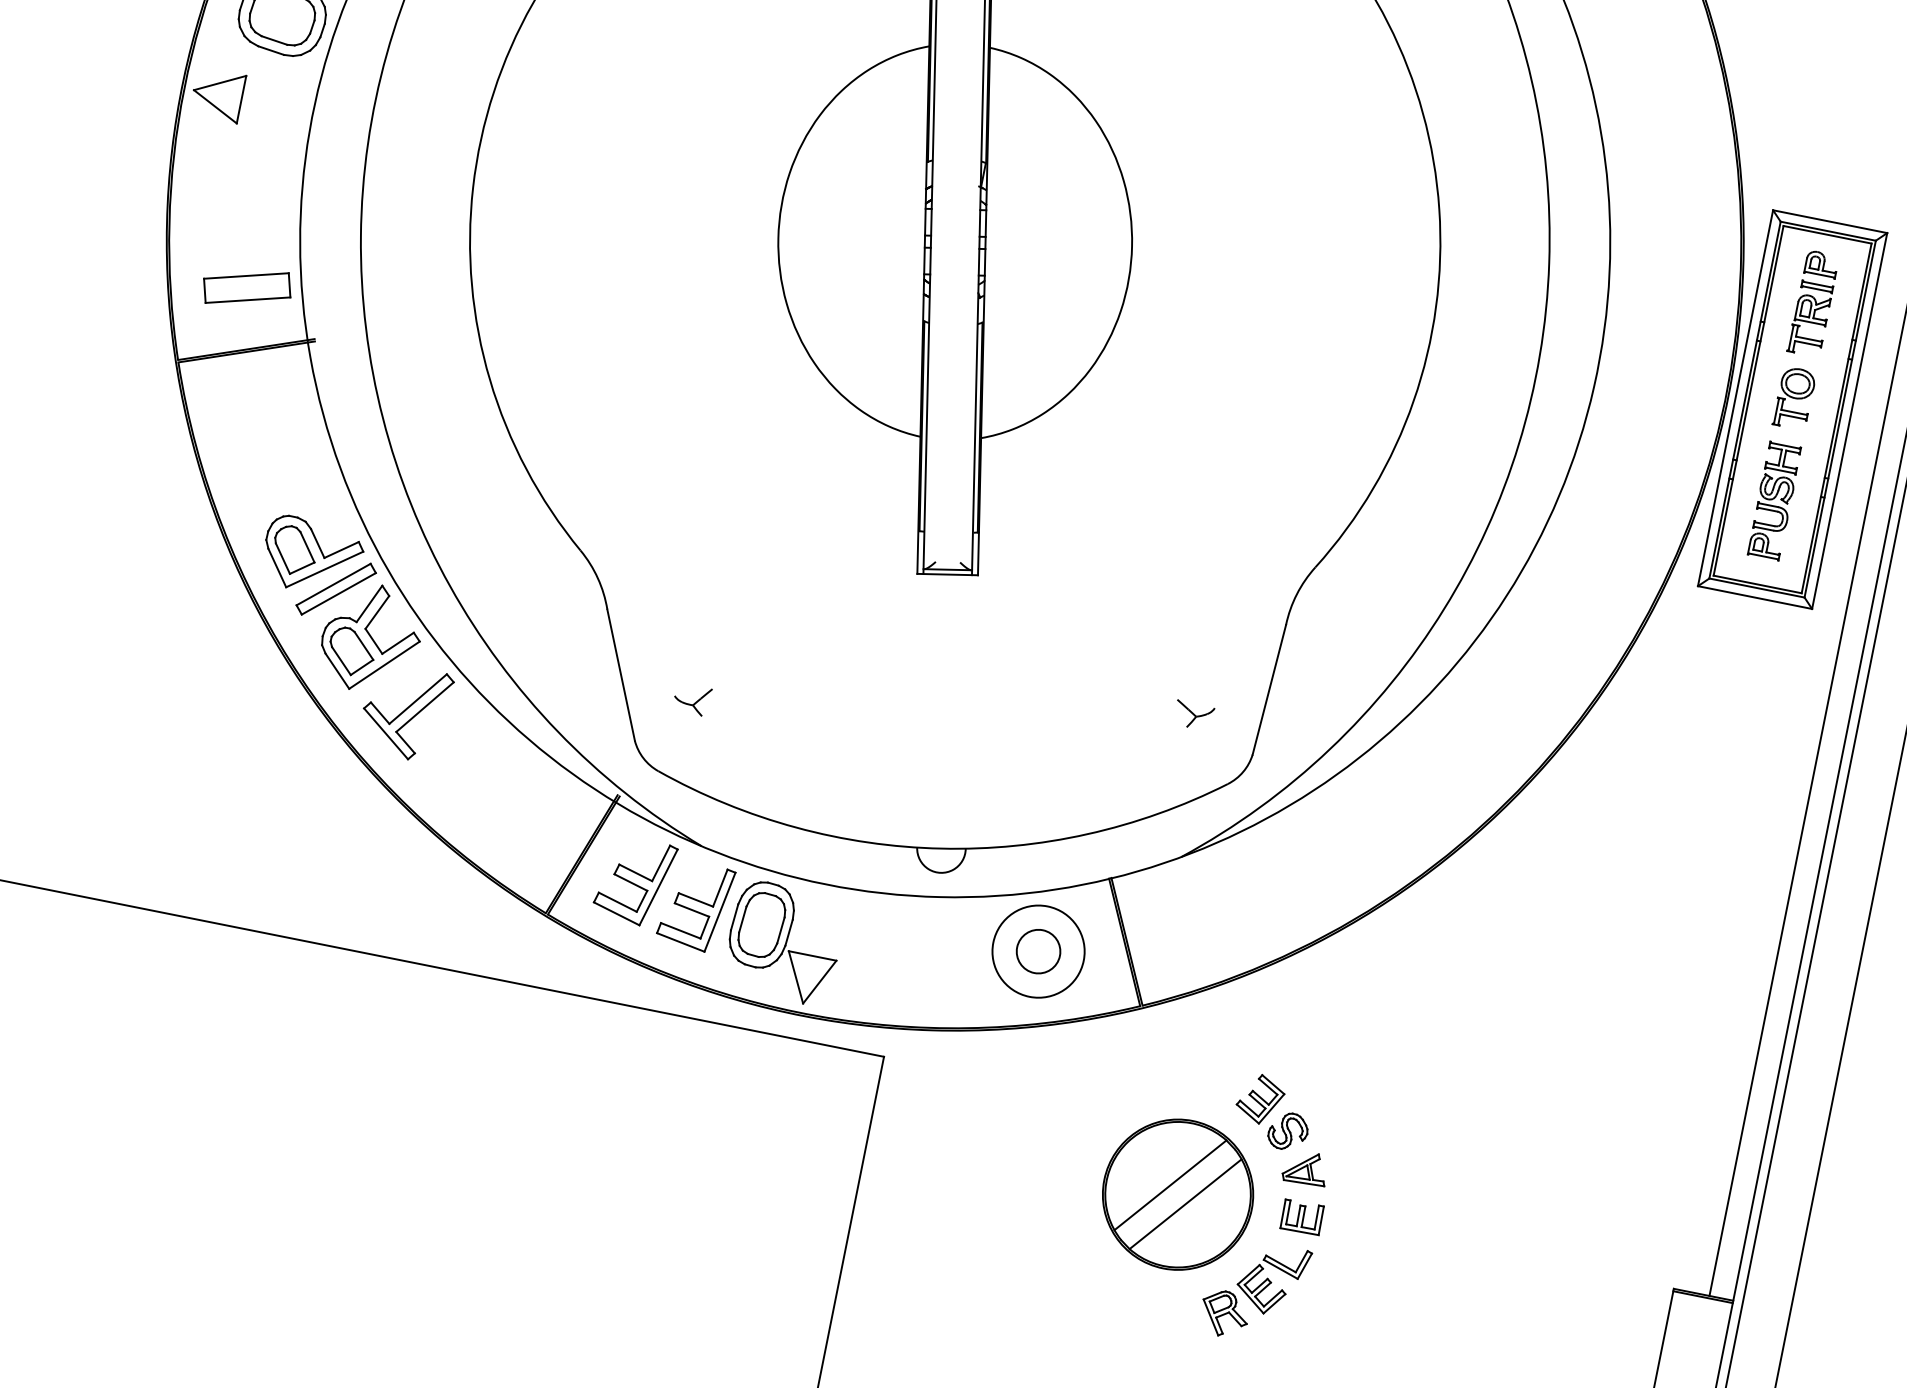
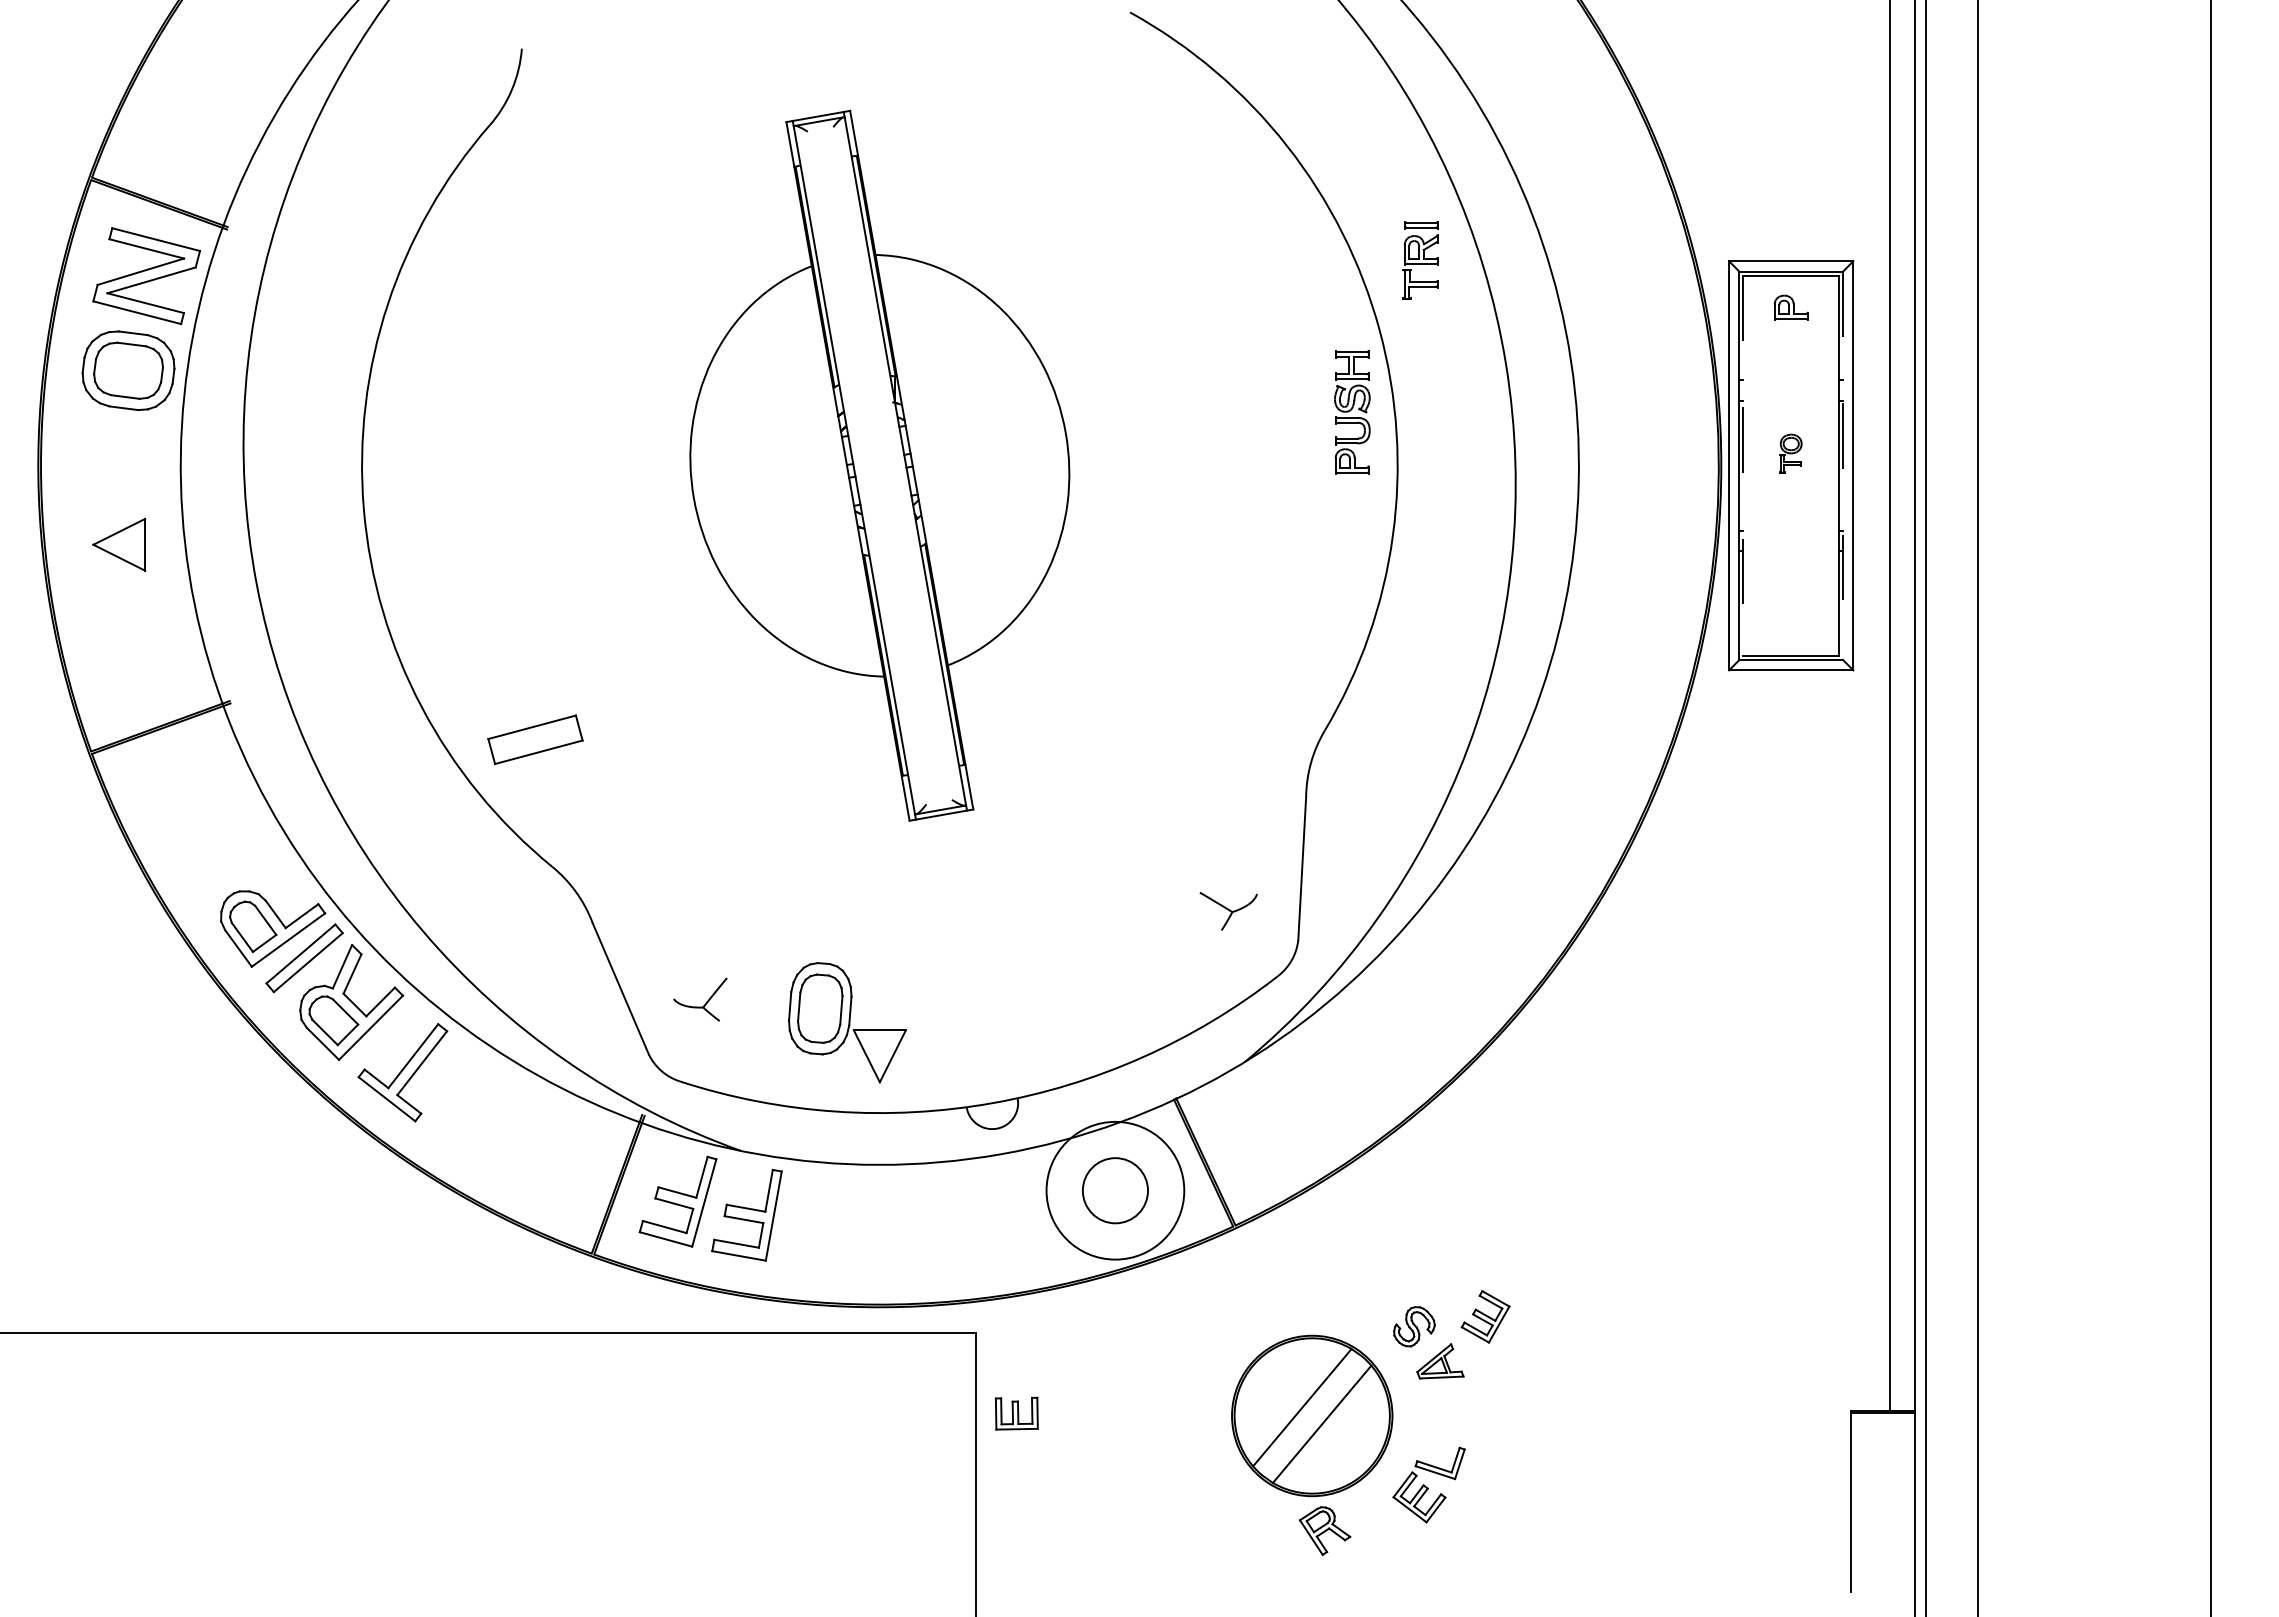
part: (218, 94) -> (119, 544), moved
part: (247, 287) -> (535, 739), moved
part: (1809, 319) -> (1420, 260), moved
part: (1794, 398) -> (1790, 453), size x0.6
line: (1748, 401) -> (1743, 466), solid -> dashed
line: (1840, 419) -> (1843, 466), solid -> dashed
part: (1774, 501) -> (1352, 412), moved
part: (691, 699) -> (699, 999), size x1.4
part: (1193, 715) -> (1228, 911), size x1.4
part: (784, 942) -> (847, 1022), moved
circle: (1038, 951) -> (1115, 1190), size x1.4
circle: (1038, 951) -> (1115, 1190), size x1.4
part: (1260, 1098) -> (1485, 1316), moved
part: (1301, 1217) -> (1016, 1413), moved
part: (1224, 1313) -> (1324, 1530), moved

